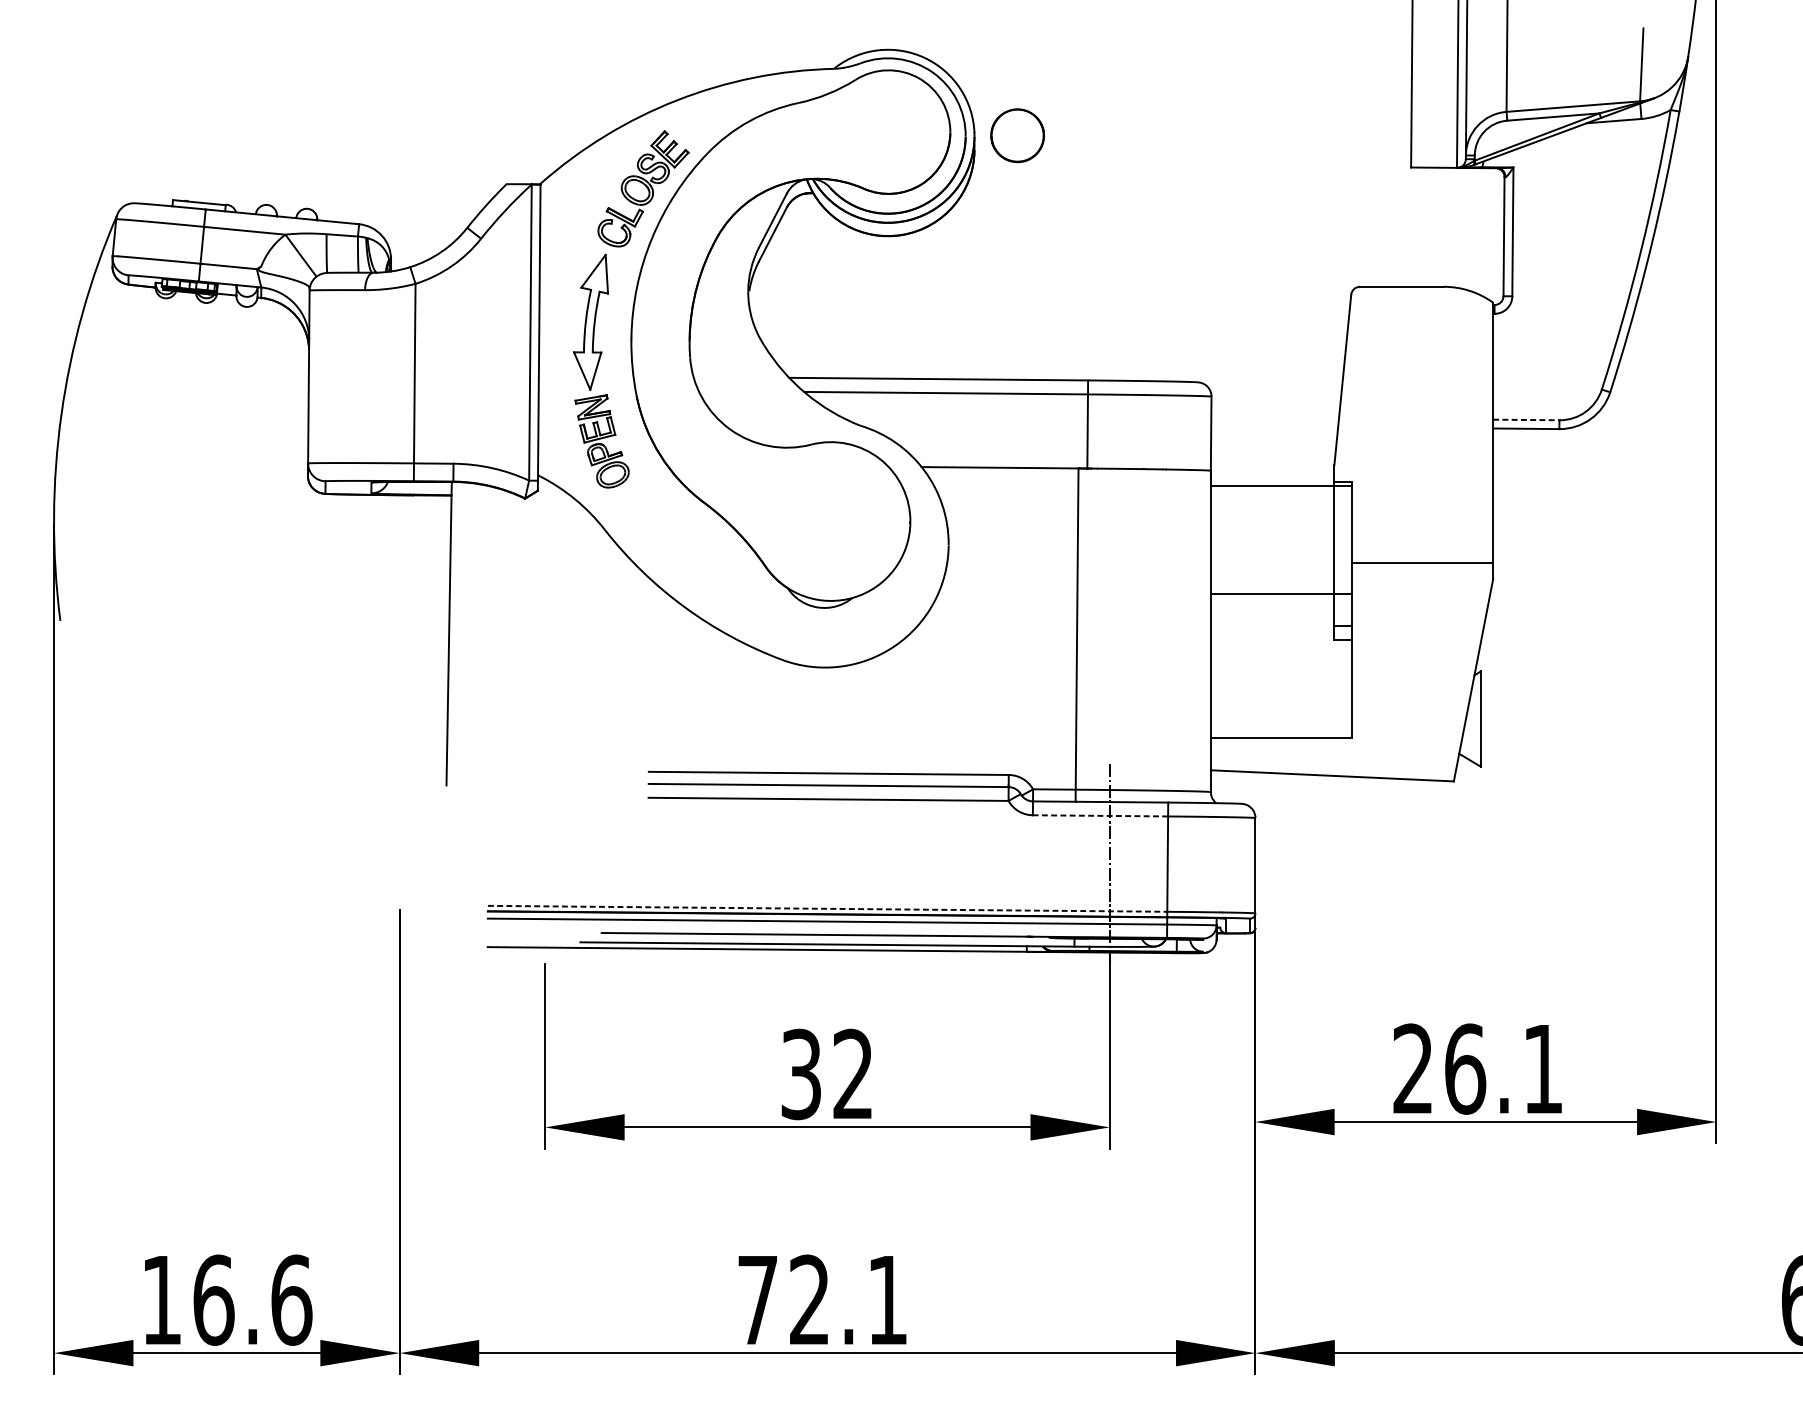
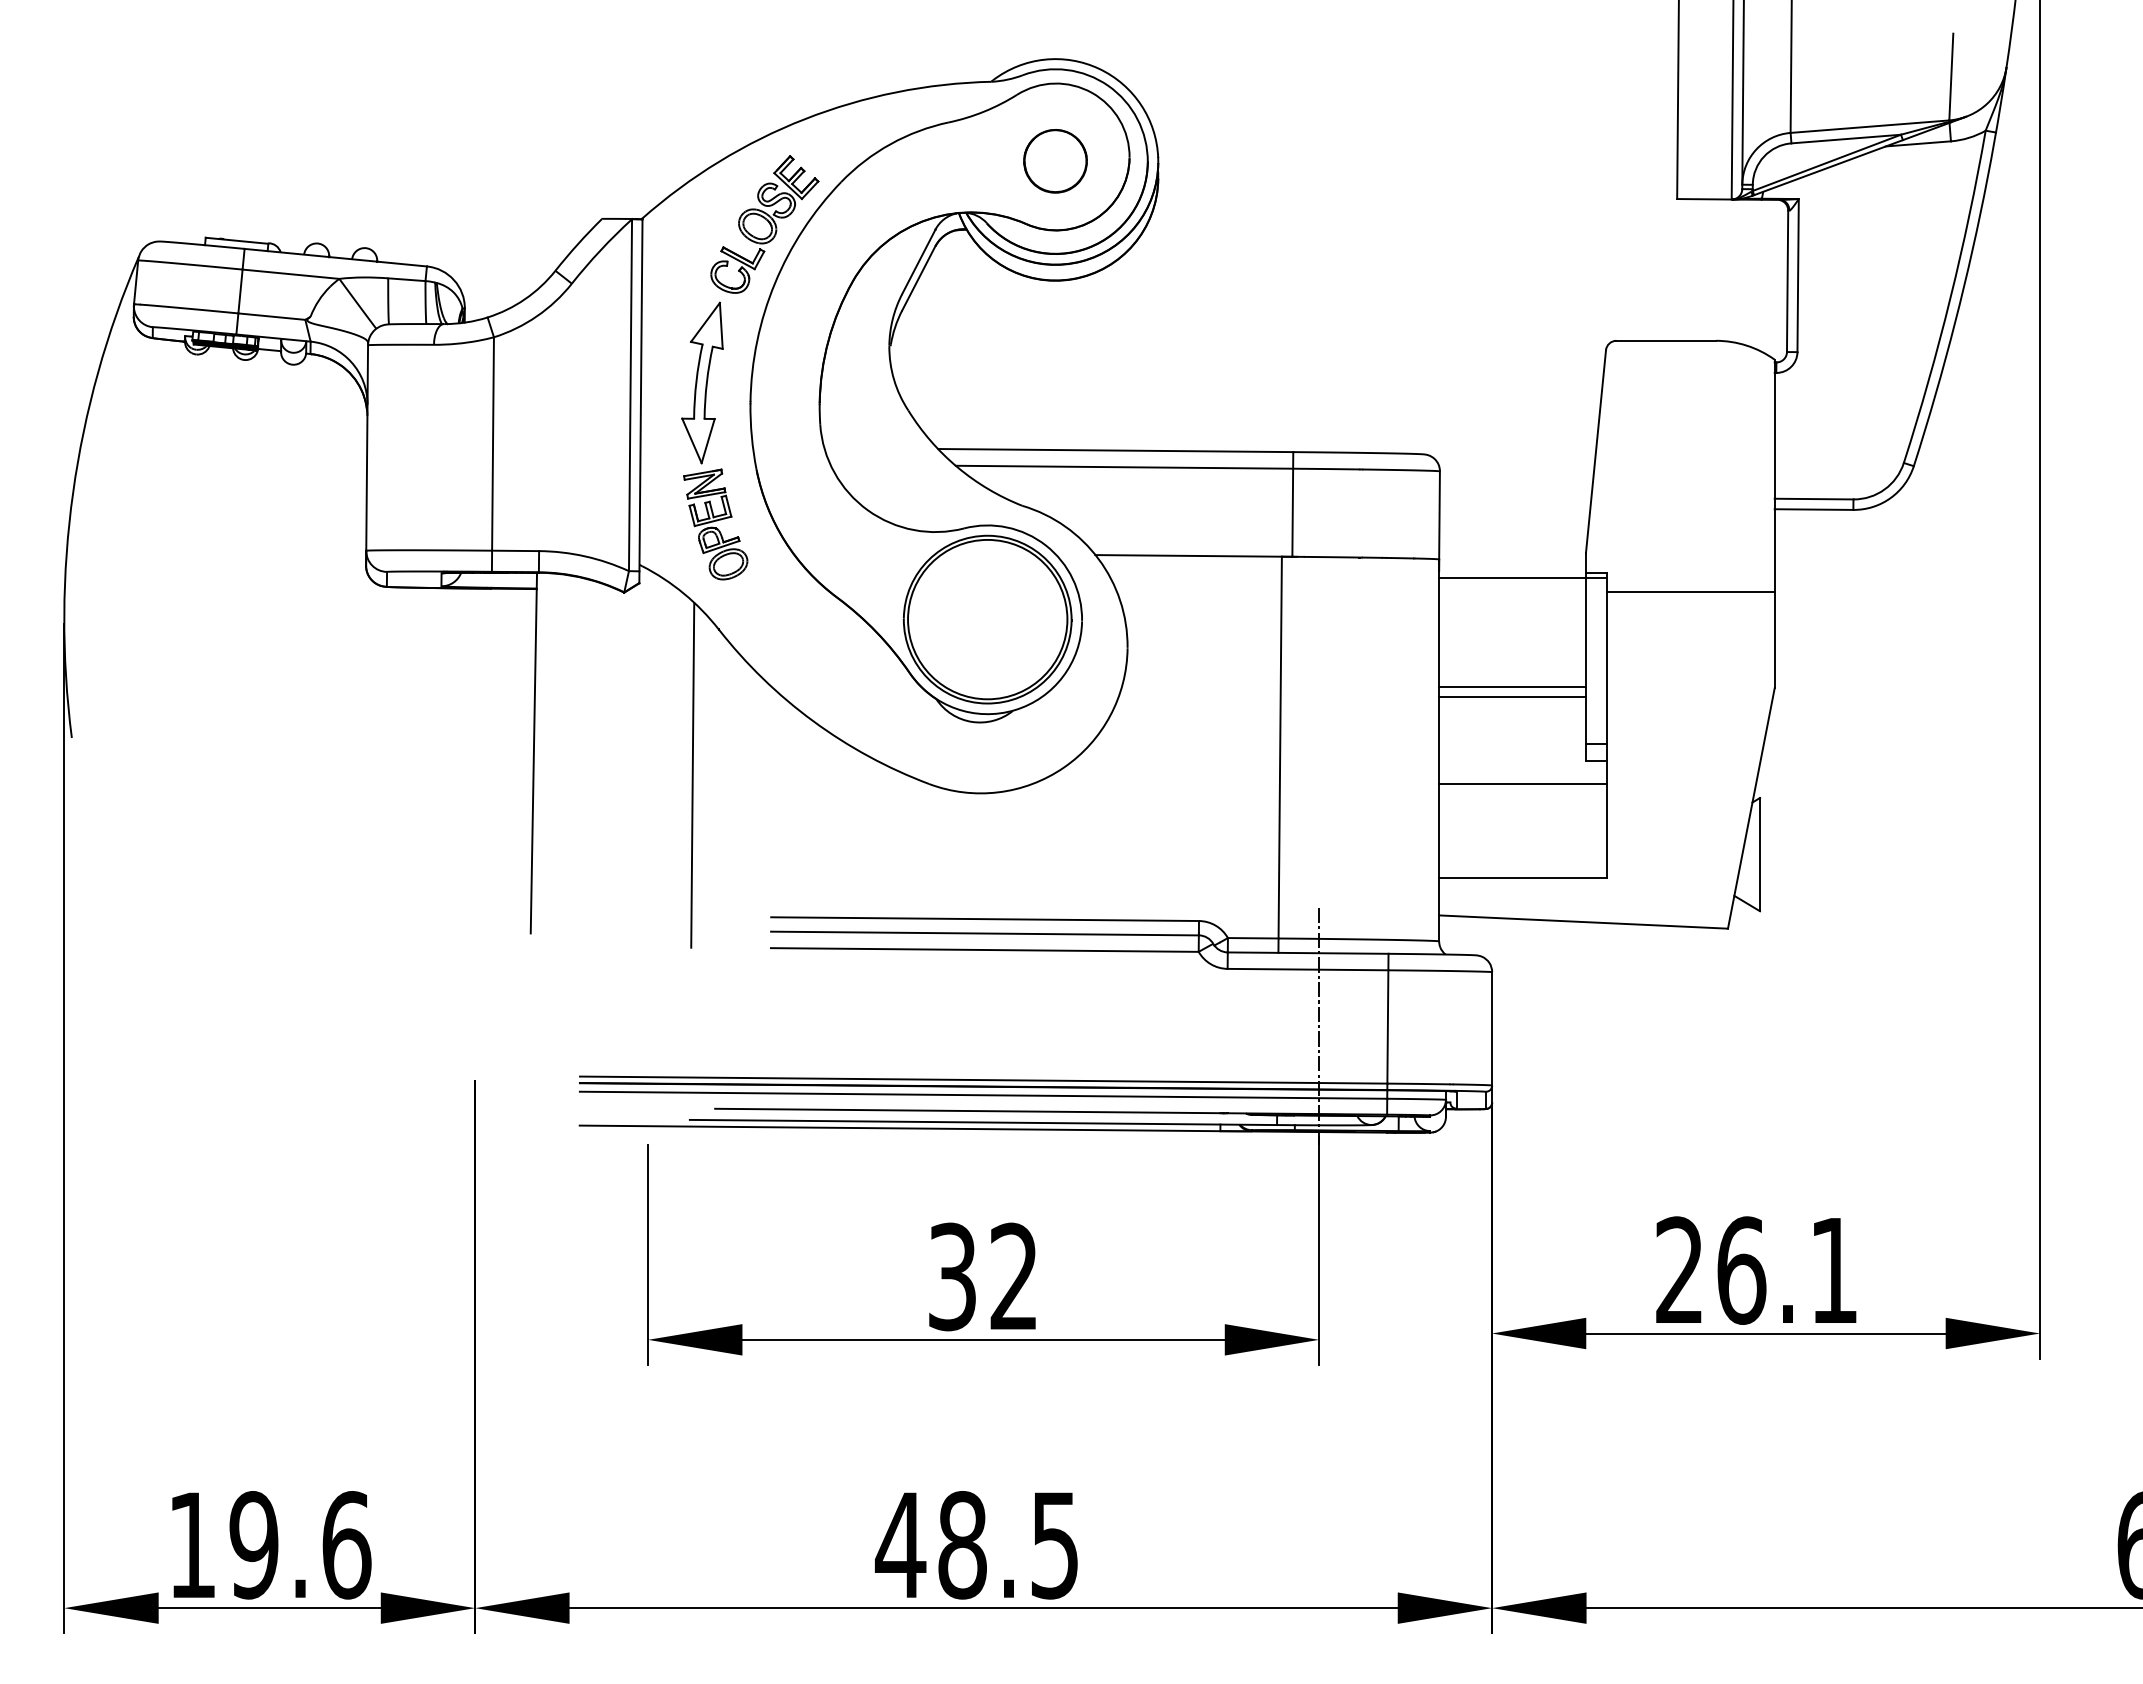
part: (1017, 135) -> (1055, 161), moved
line: (1526, 420) -> (1814, 499), dashed -> solid
part: (830, 521) -> (987, 619), added
line: (1422, 563) -> (1690, 592), moved
line: (1272, 577) -> (1512, 686), added
line: (1272, 586) -> (1512, 697), added
line: (1280, 594) -> (1522, 784), moved
line: (582, 652) -> (692, 775), added
line: (1100, 815) -> (1307, 969), dashed -> solid
line: (827, 909) -> (983, 1080), dashed -> solid
text: (214, 1300) -> (254, 1545), 16.6 -> 19.6
text: (820, 1300) -> (975, 1545), 72.1 -> 48.5

